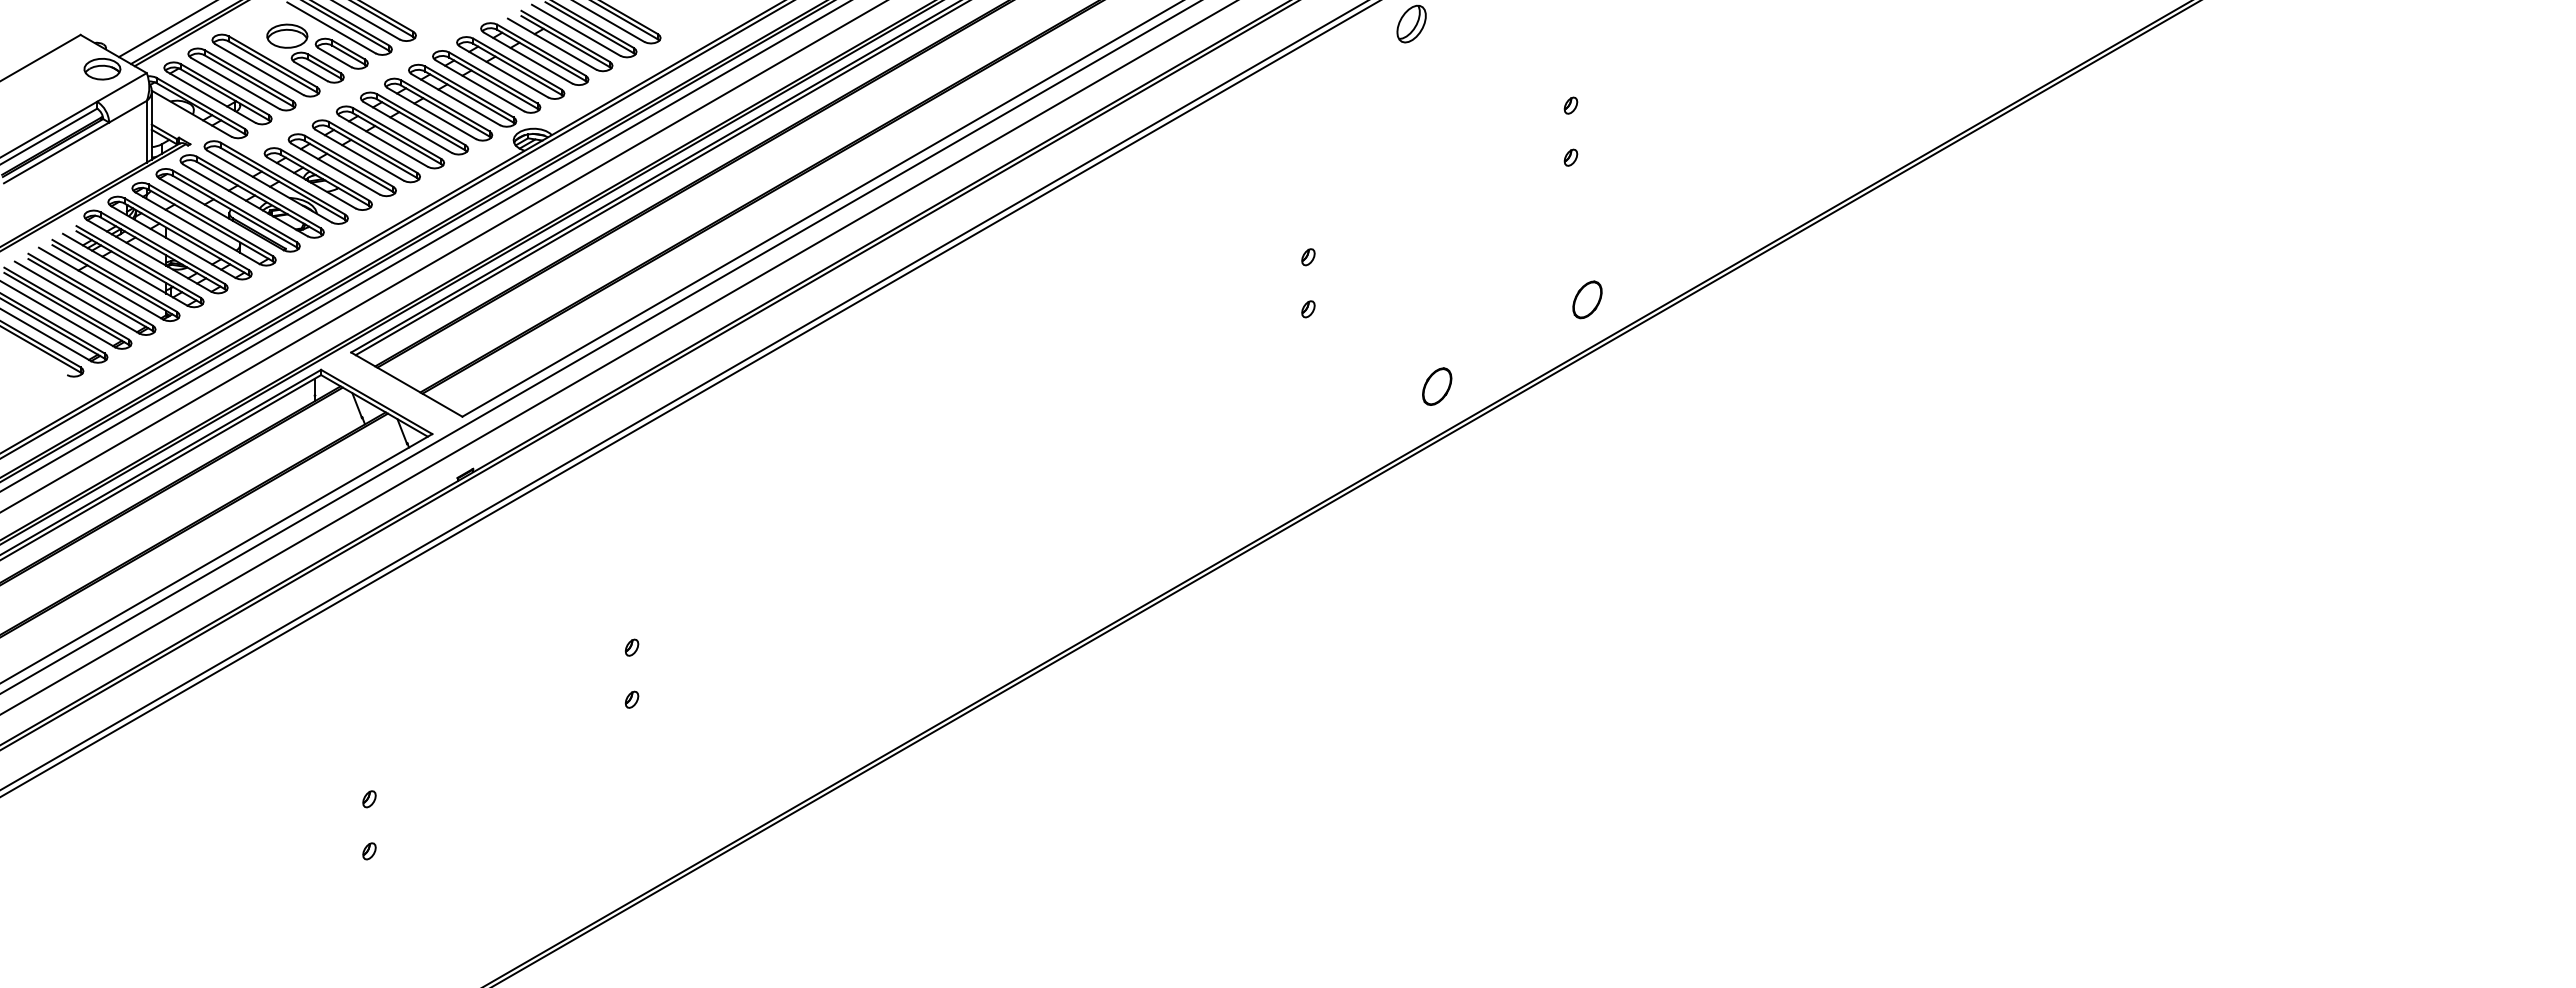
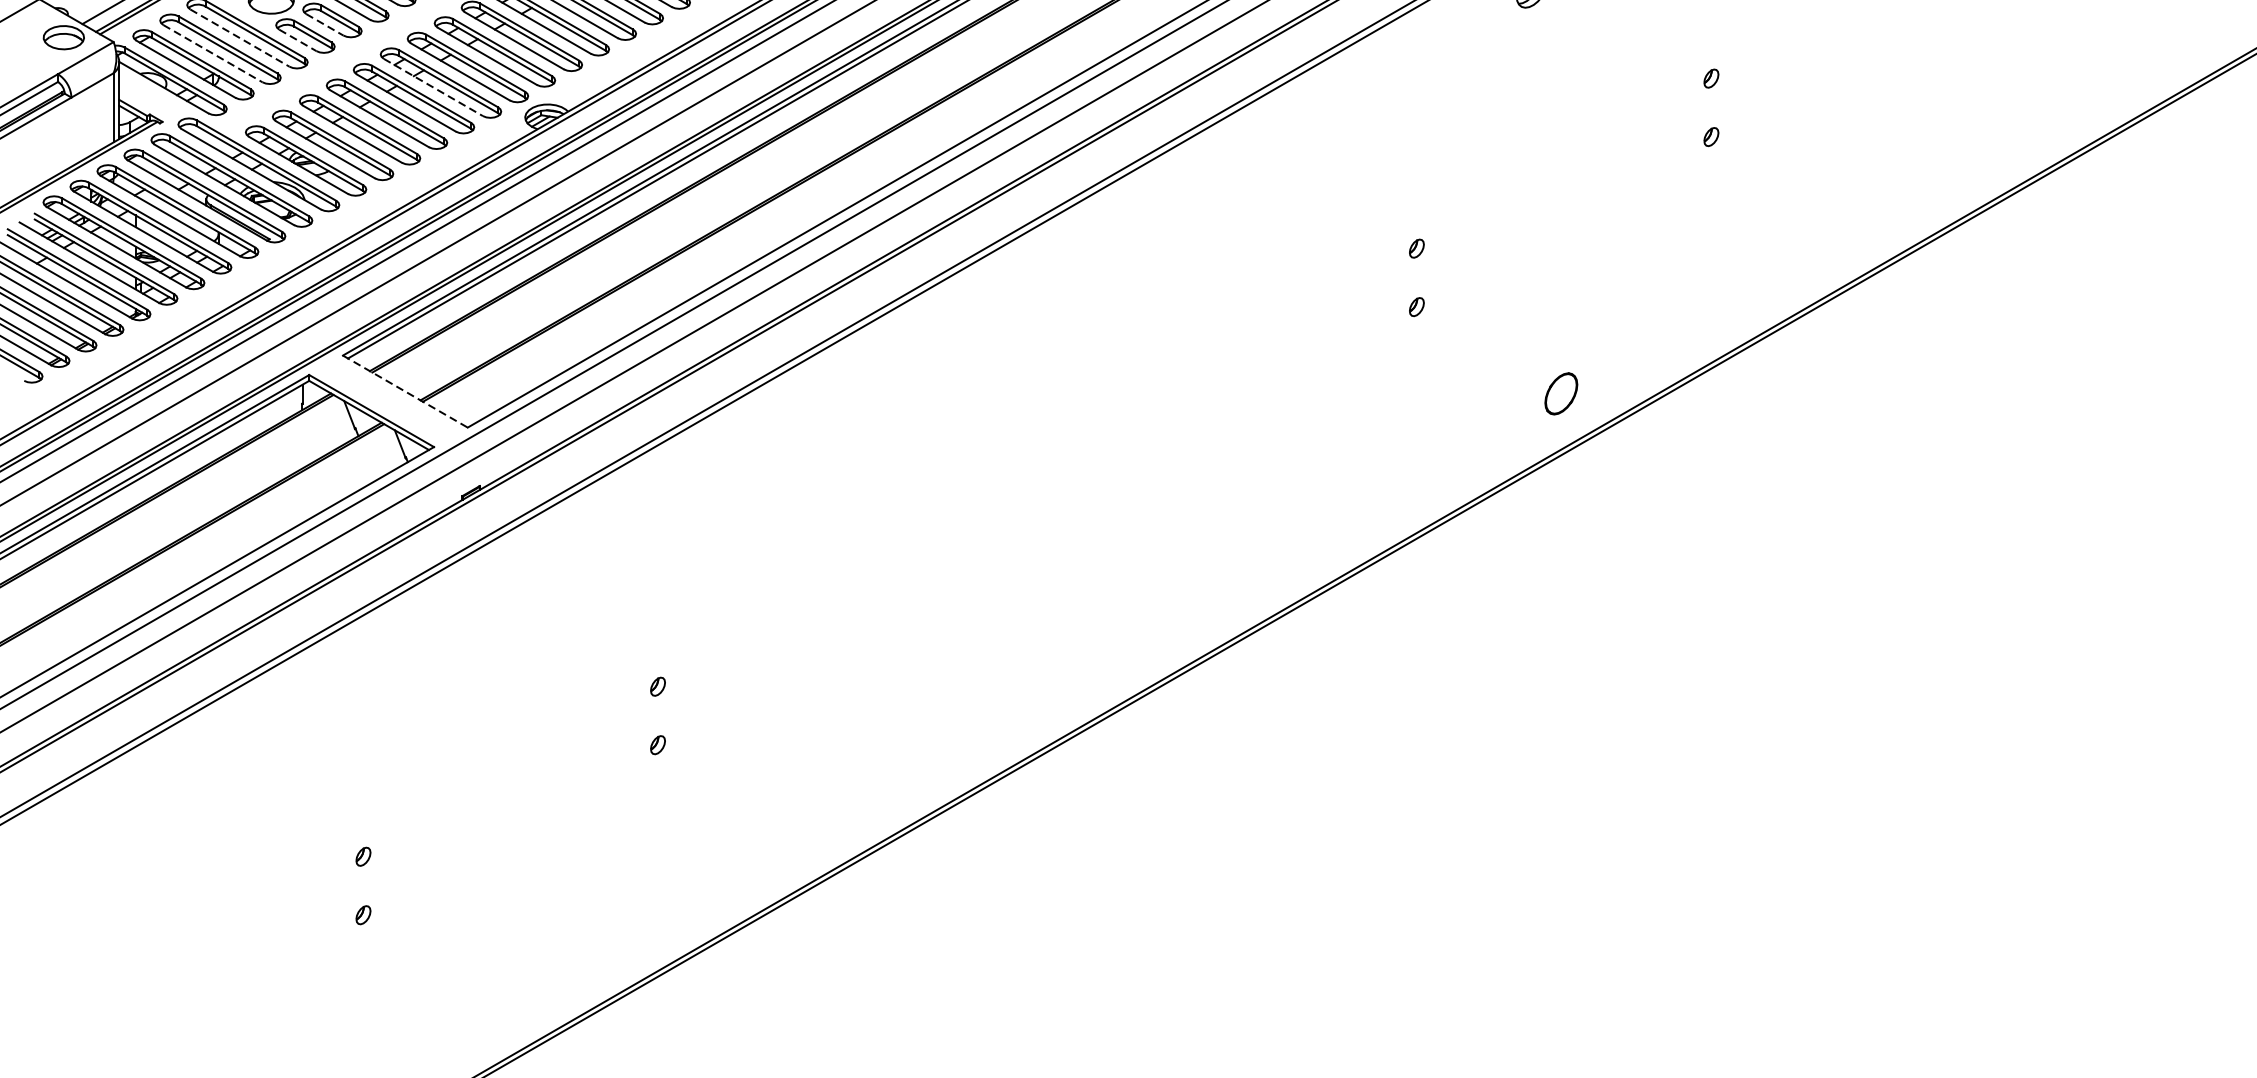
line: (335, 57) -> (325, 24), solid -> dashed
line: (259, 69) -> (240, 38), solid -> dashed
line: (311, 71) -> (298, 40), solid -> dashed
line: (235, 83) -> (213, 53), solid -> dashed
line: (431, 113) -> (433, 87), solid -> dashed
part: (1587, 299) -> (1729, 296), removed
line: (407, 384) -> (406, 391), solid -> dashed

